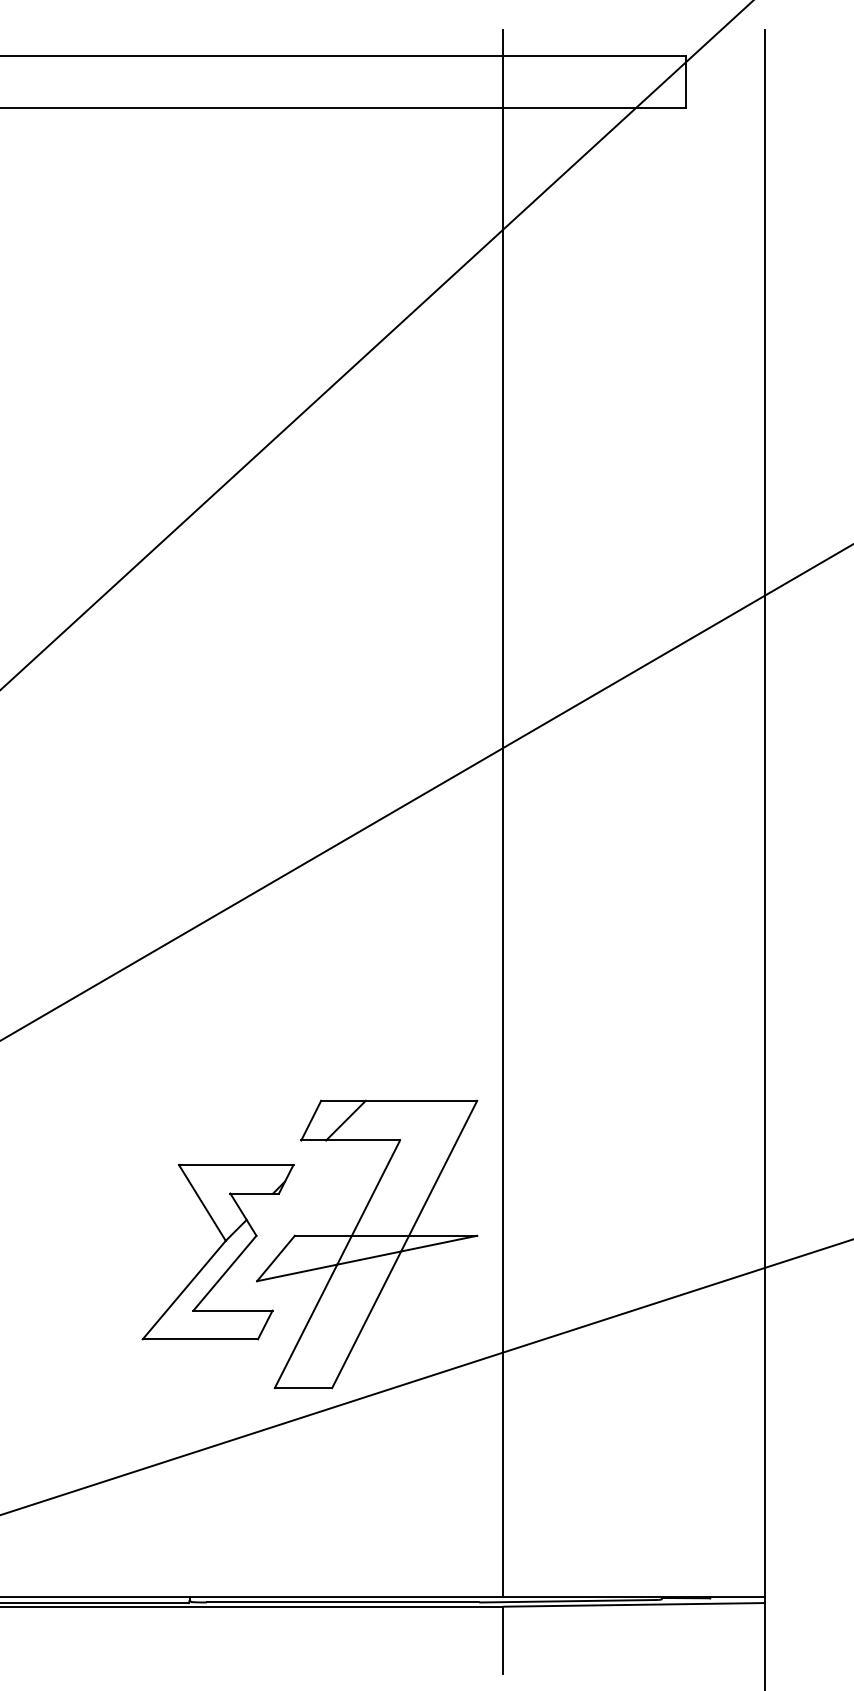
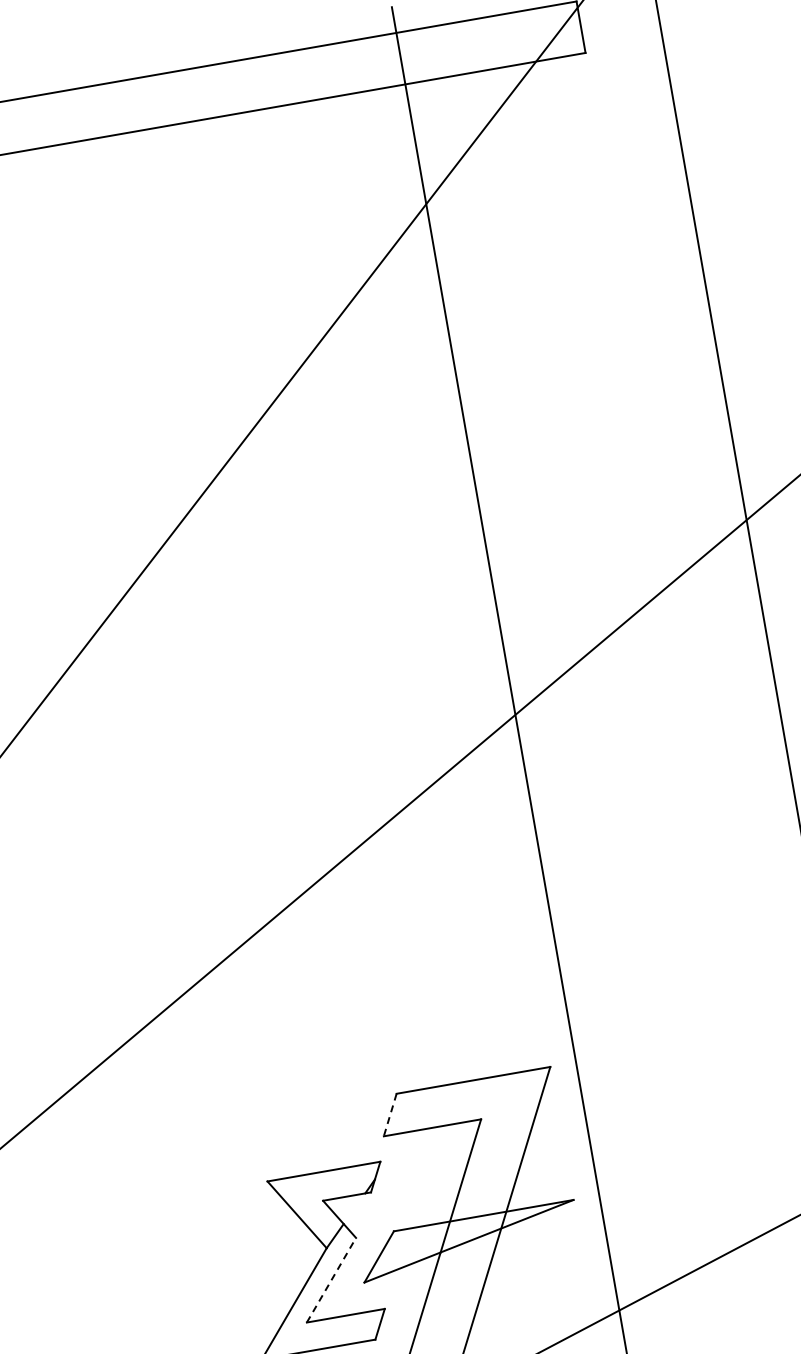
line: (345, 1120) -> (423, 1109), removed
line: (311, 1121) -> (390, 1115), solid -> dashed
line: (224, 1273) -> (331, 1280), solid -> dashed

